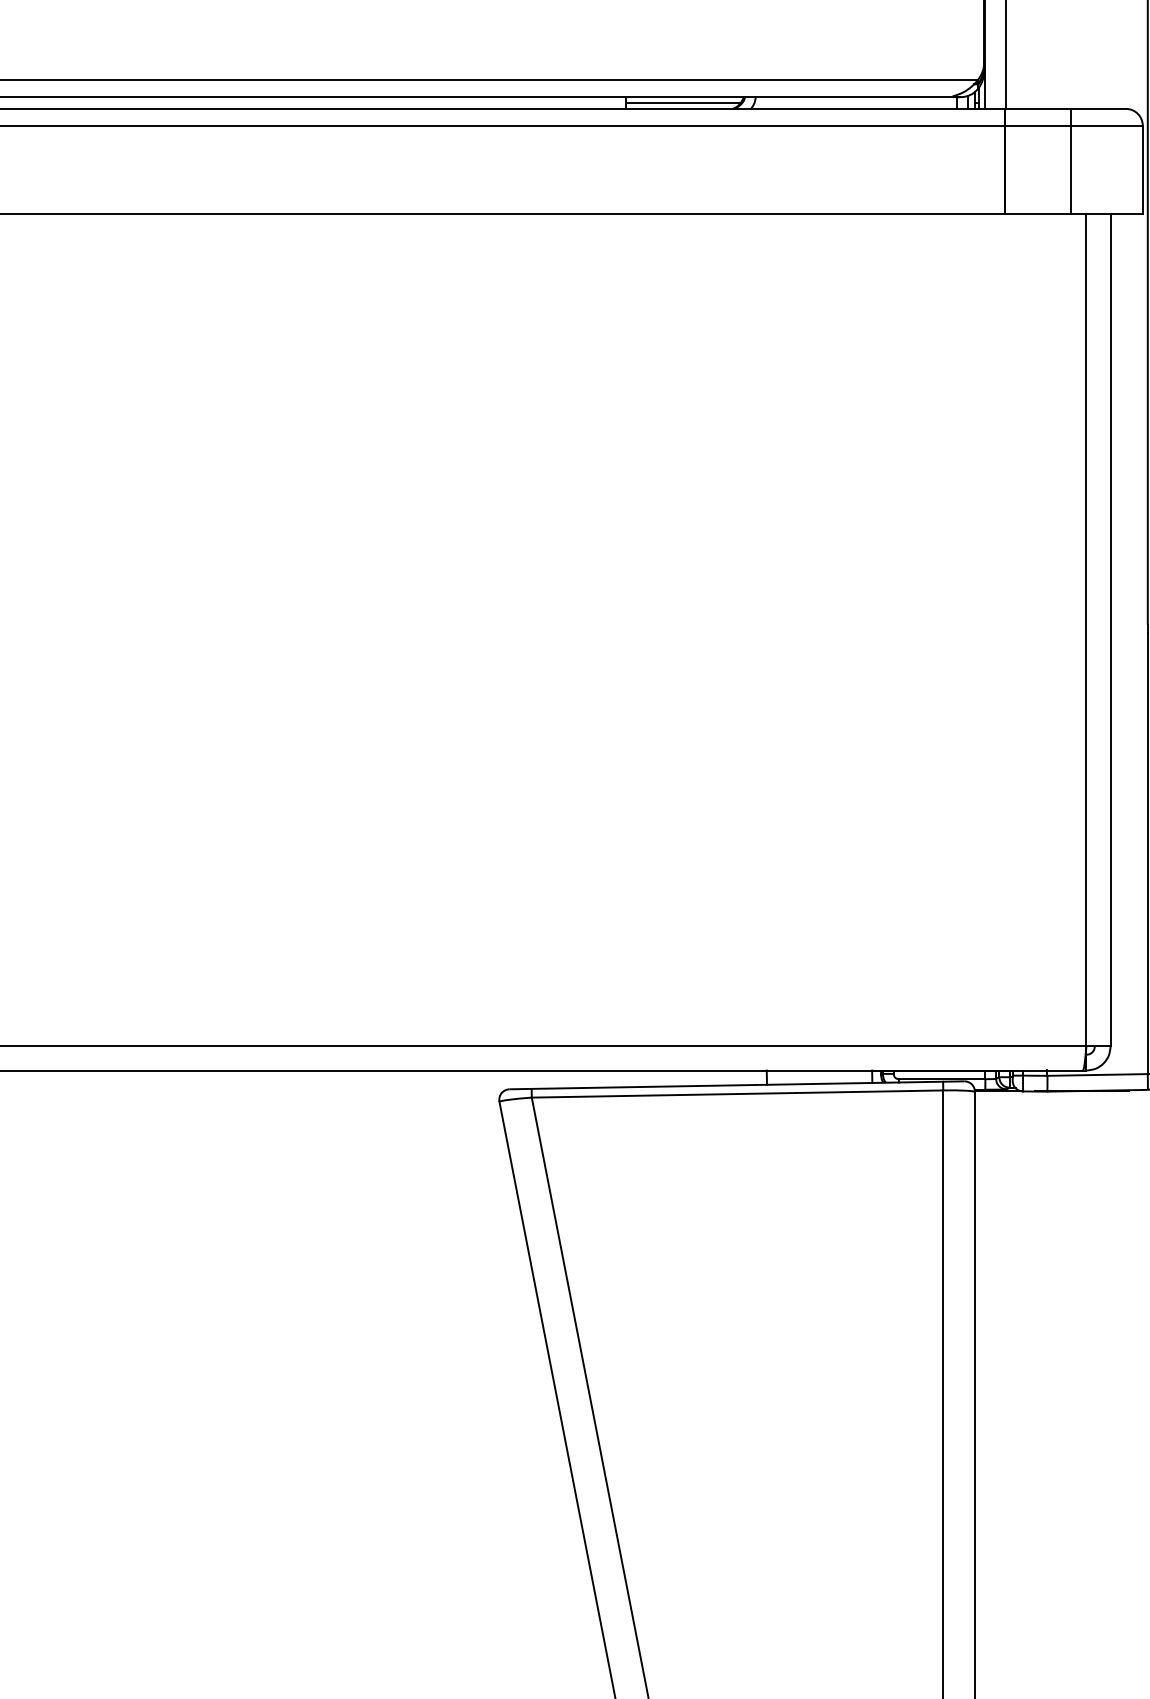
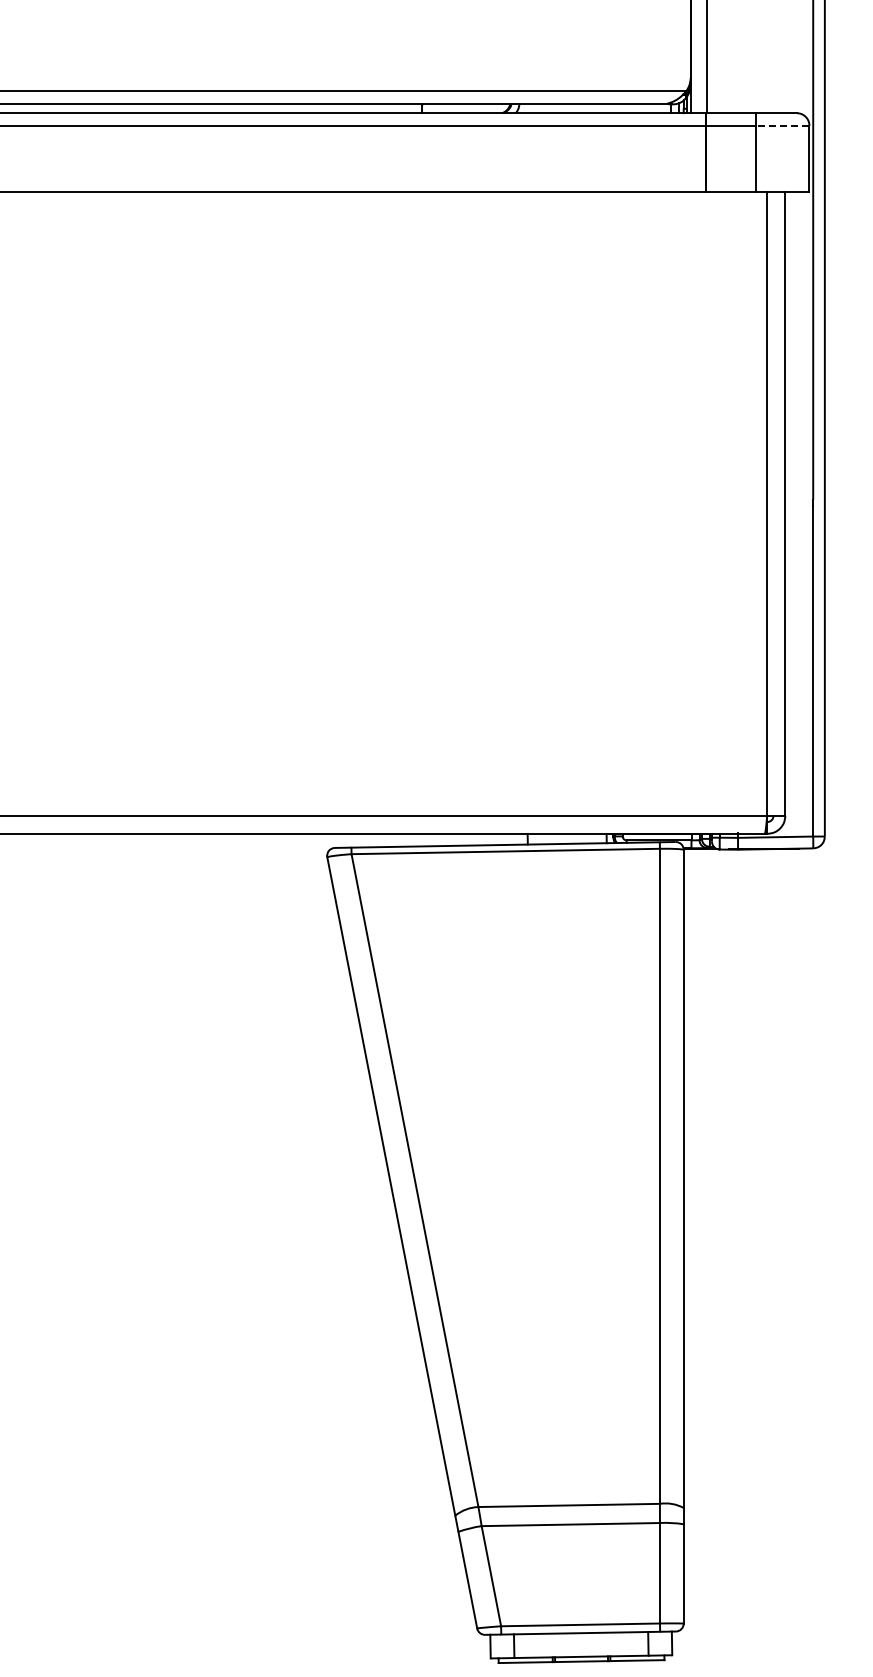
line: (683, 102) -> (465, 108), removed
line: (1106, 125) -> (782, 125), solid -> dashed

